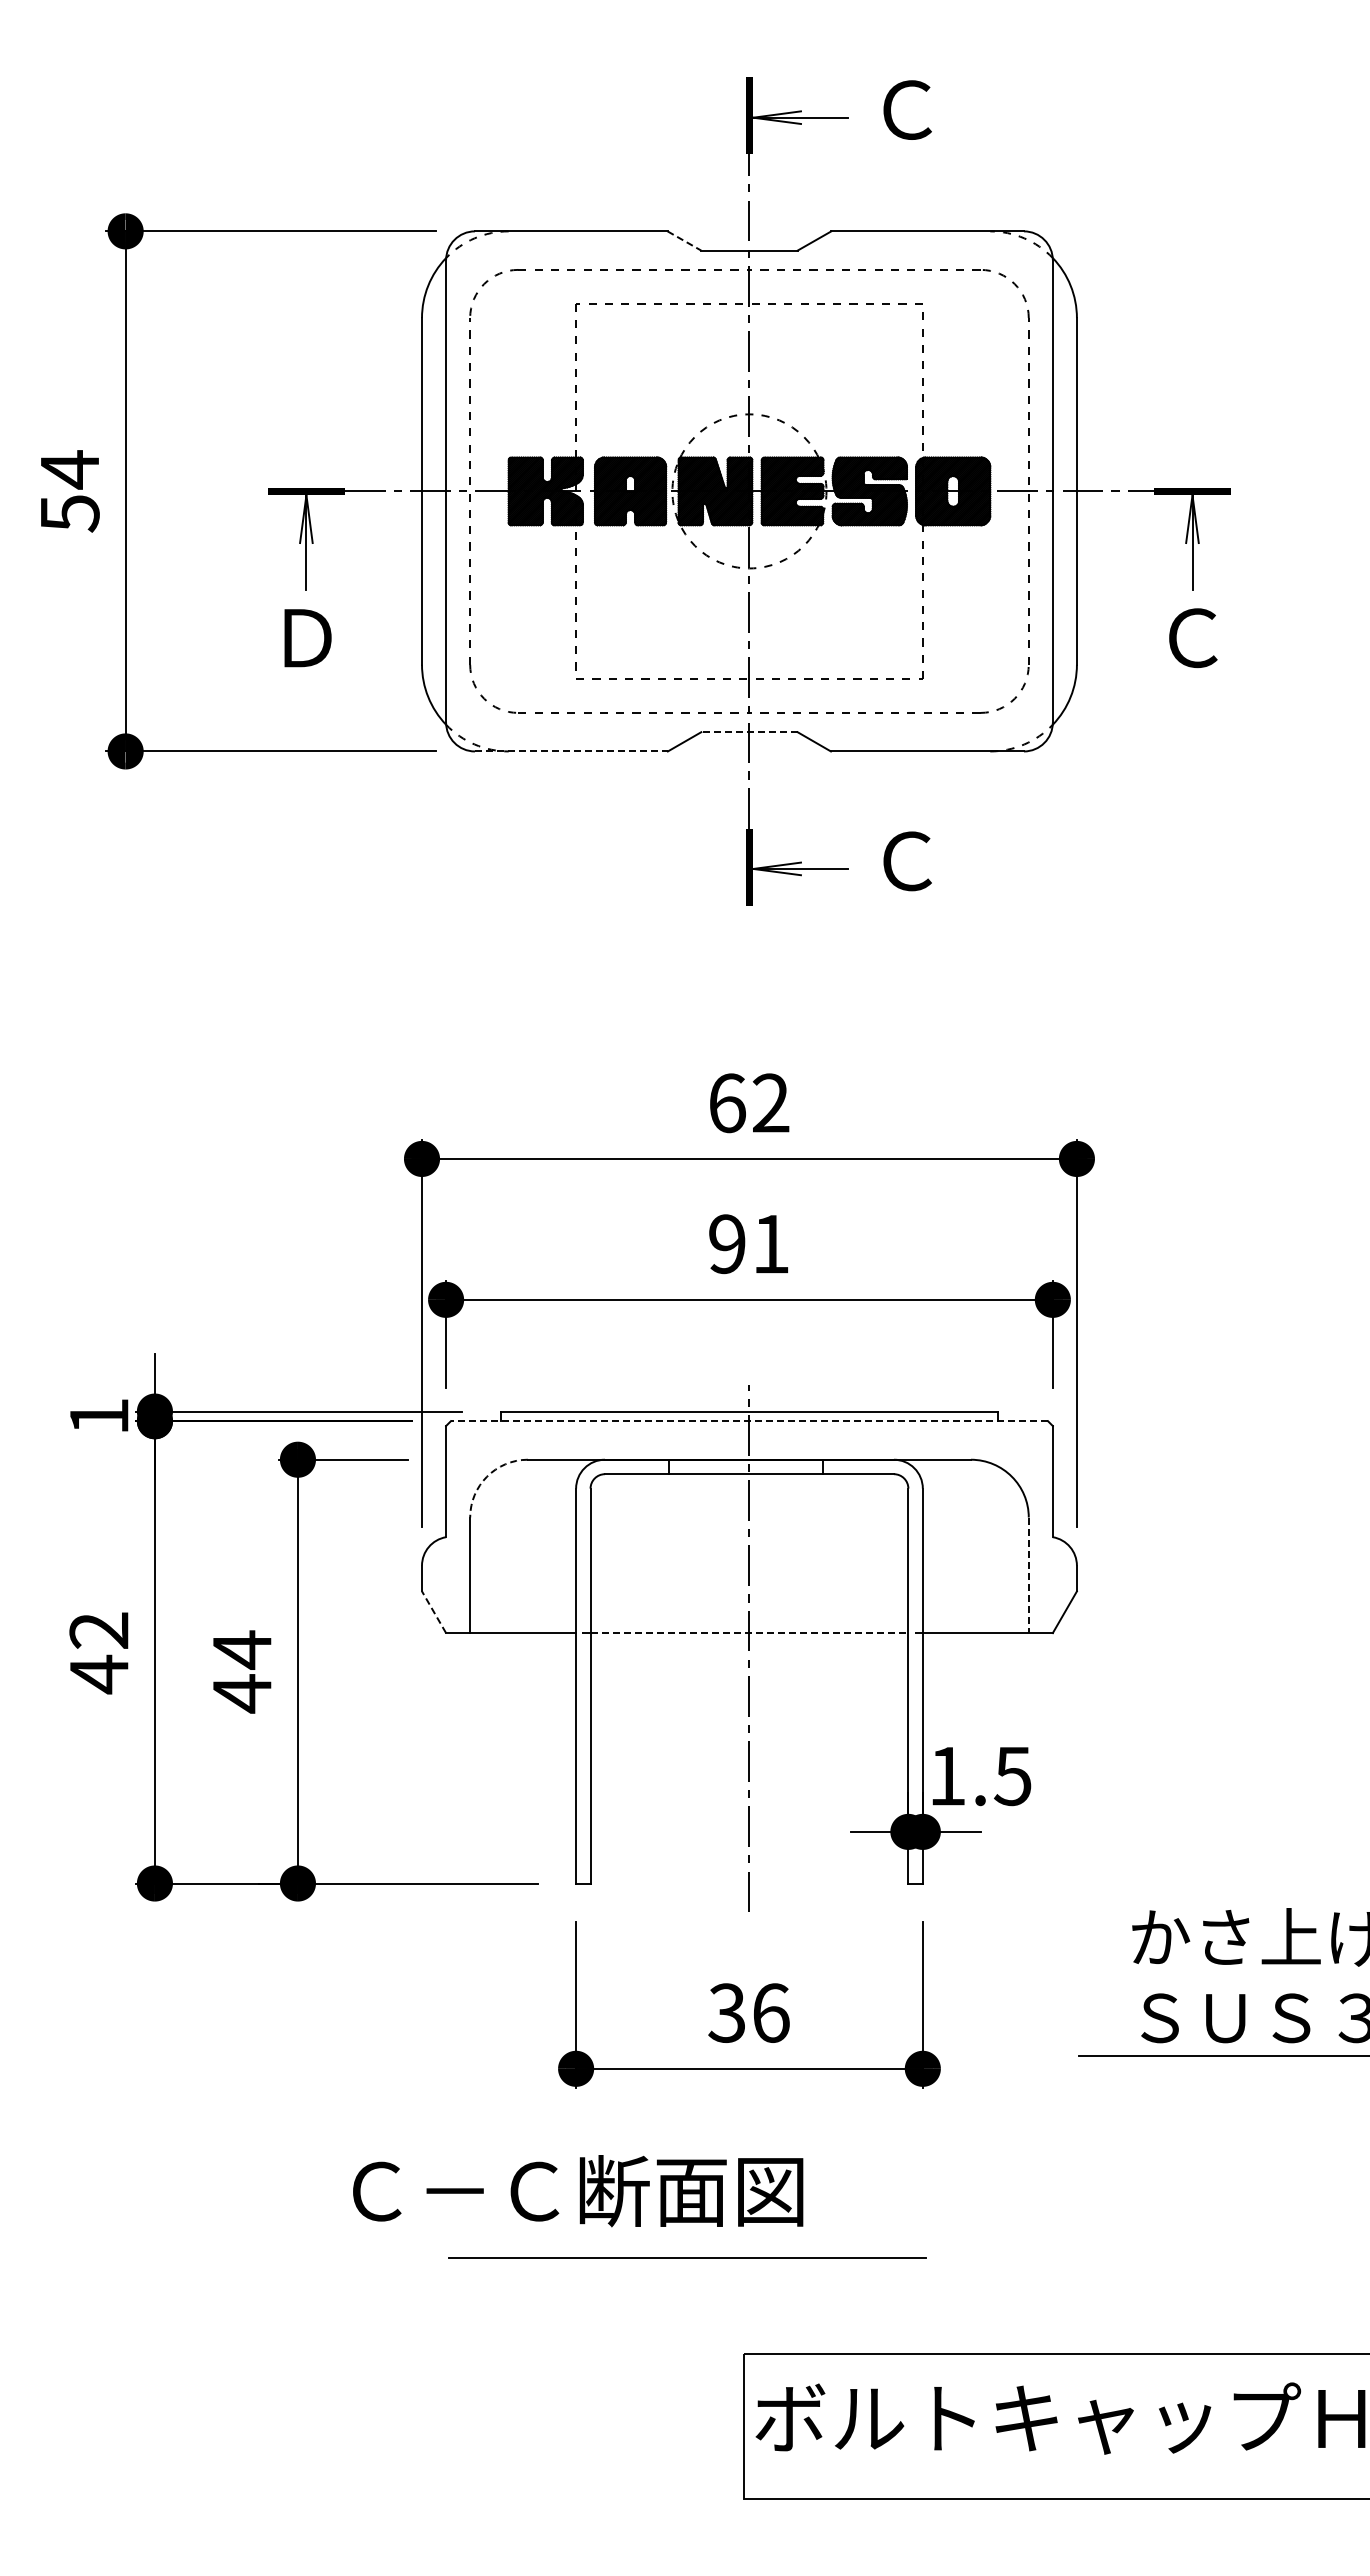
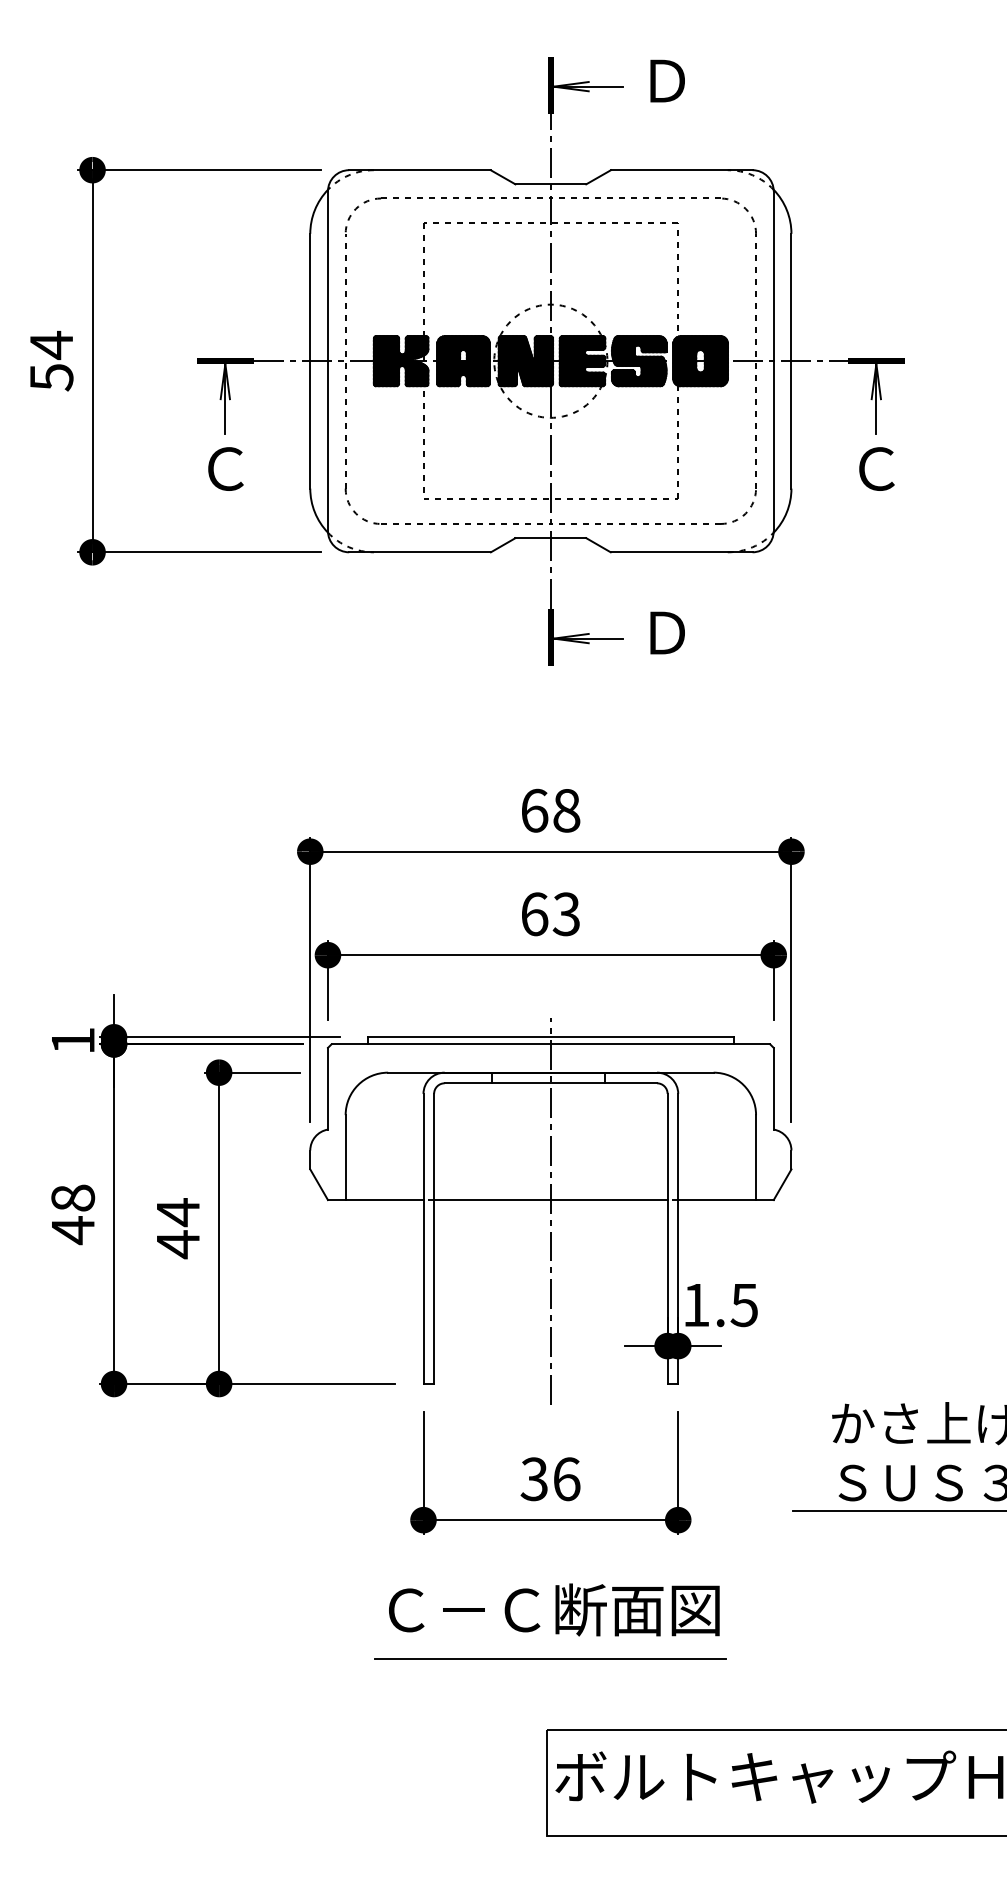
text: (907, 109) -> (666, 80), Ｃ -> Ｄ
line: (684, 241) -> (503, 177), dashed -> solid
text: (307, 638) -> (226, 469), Ｄ -> Ｃ
line: (748, 732) -> (550, 538), dashed -> solid
line: (571, 751) -> (420, 552), dashed -> solid
text: (907, 861) -> (666, 633), Ｃ -> Ｄ
text: (770, 1103) -> (566, 810), 62 -> 68
text: (748, 1244) -> (550, 914), 91 -> 63
line: (749, 1421) -> (550, 1044), dashed -> solid
arc: (487, 1476) -> (358, 1084), dashed -> solid
line: (1028, 1575) -> (755, 1157), dashed -> solid
line: (433, 1611) -> (318, 1184), dashed -> solid
text: (99, 1630) -> (73, 1198), 42 -> 48
line: (749, 1633) -> (550, 1200), dashed -> solid
text: (578, 2191) -> (554, 1610), moved
line: (687, 2257) -> (550, 1658), moved

